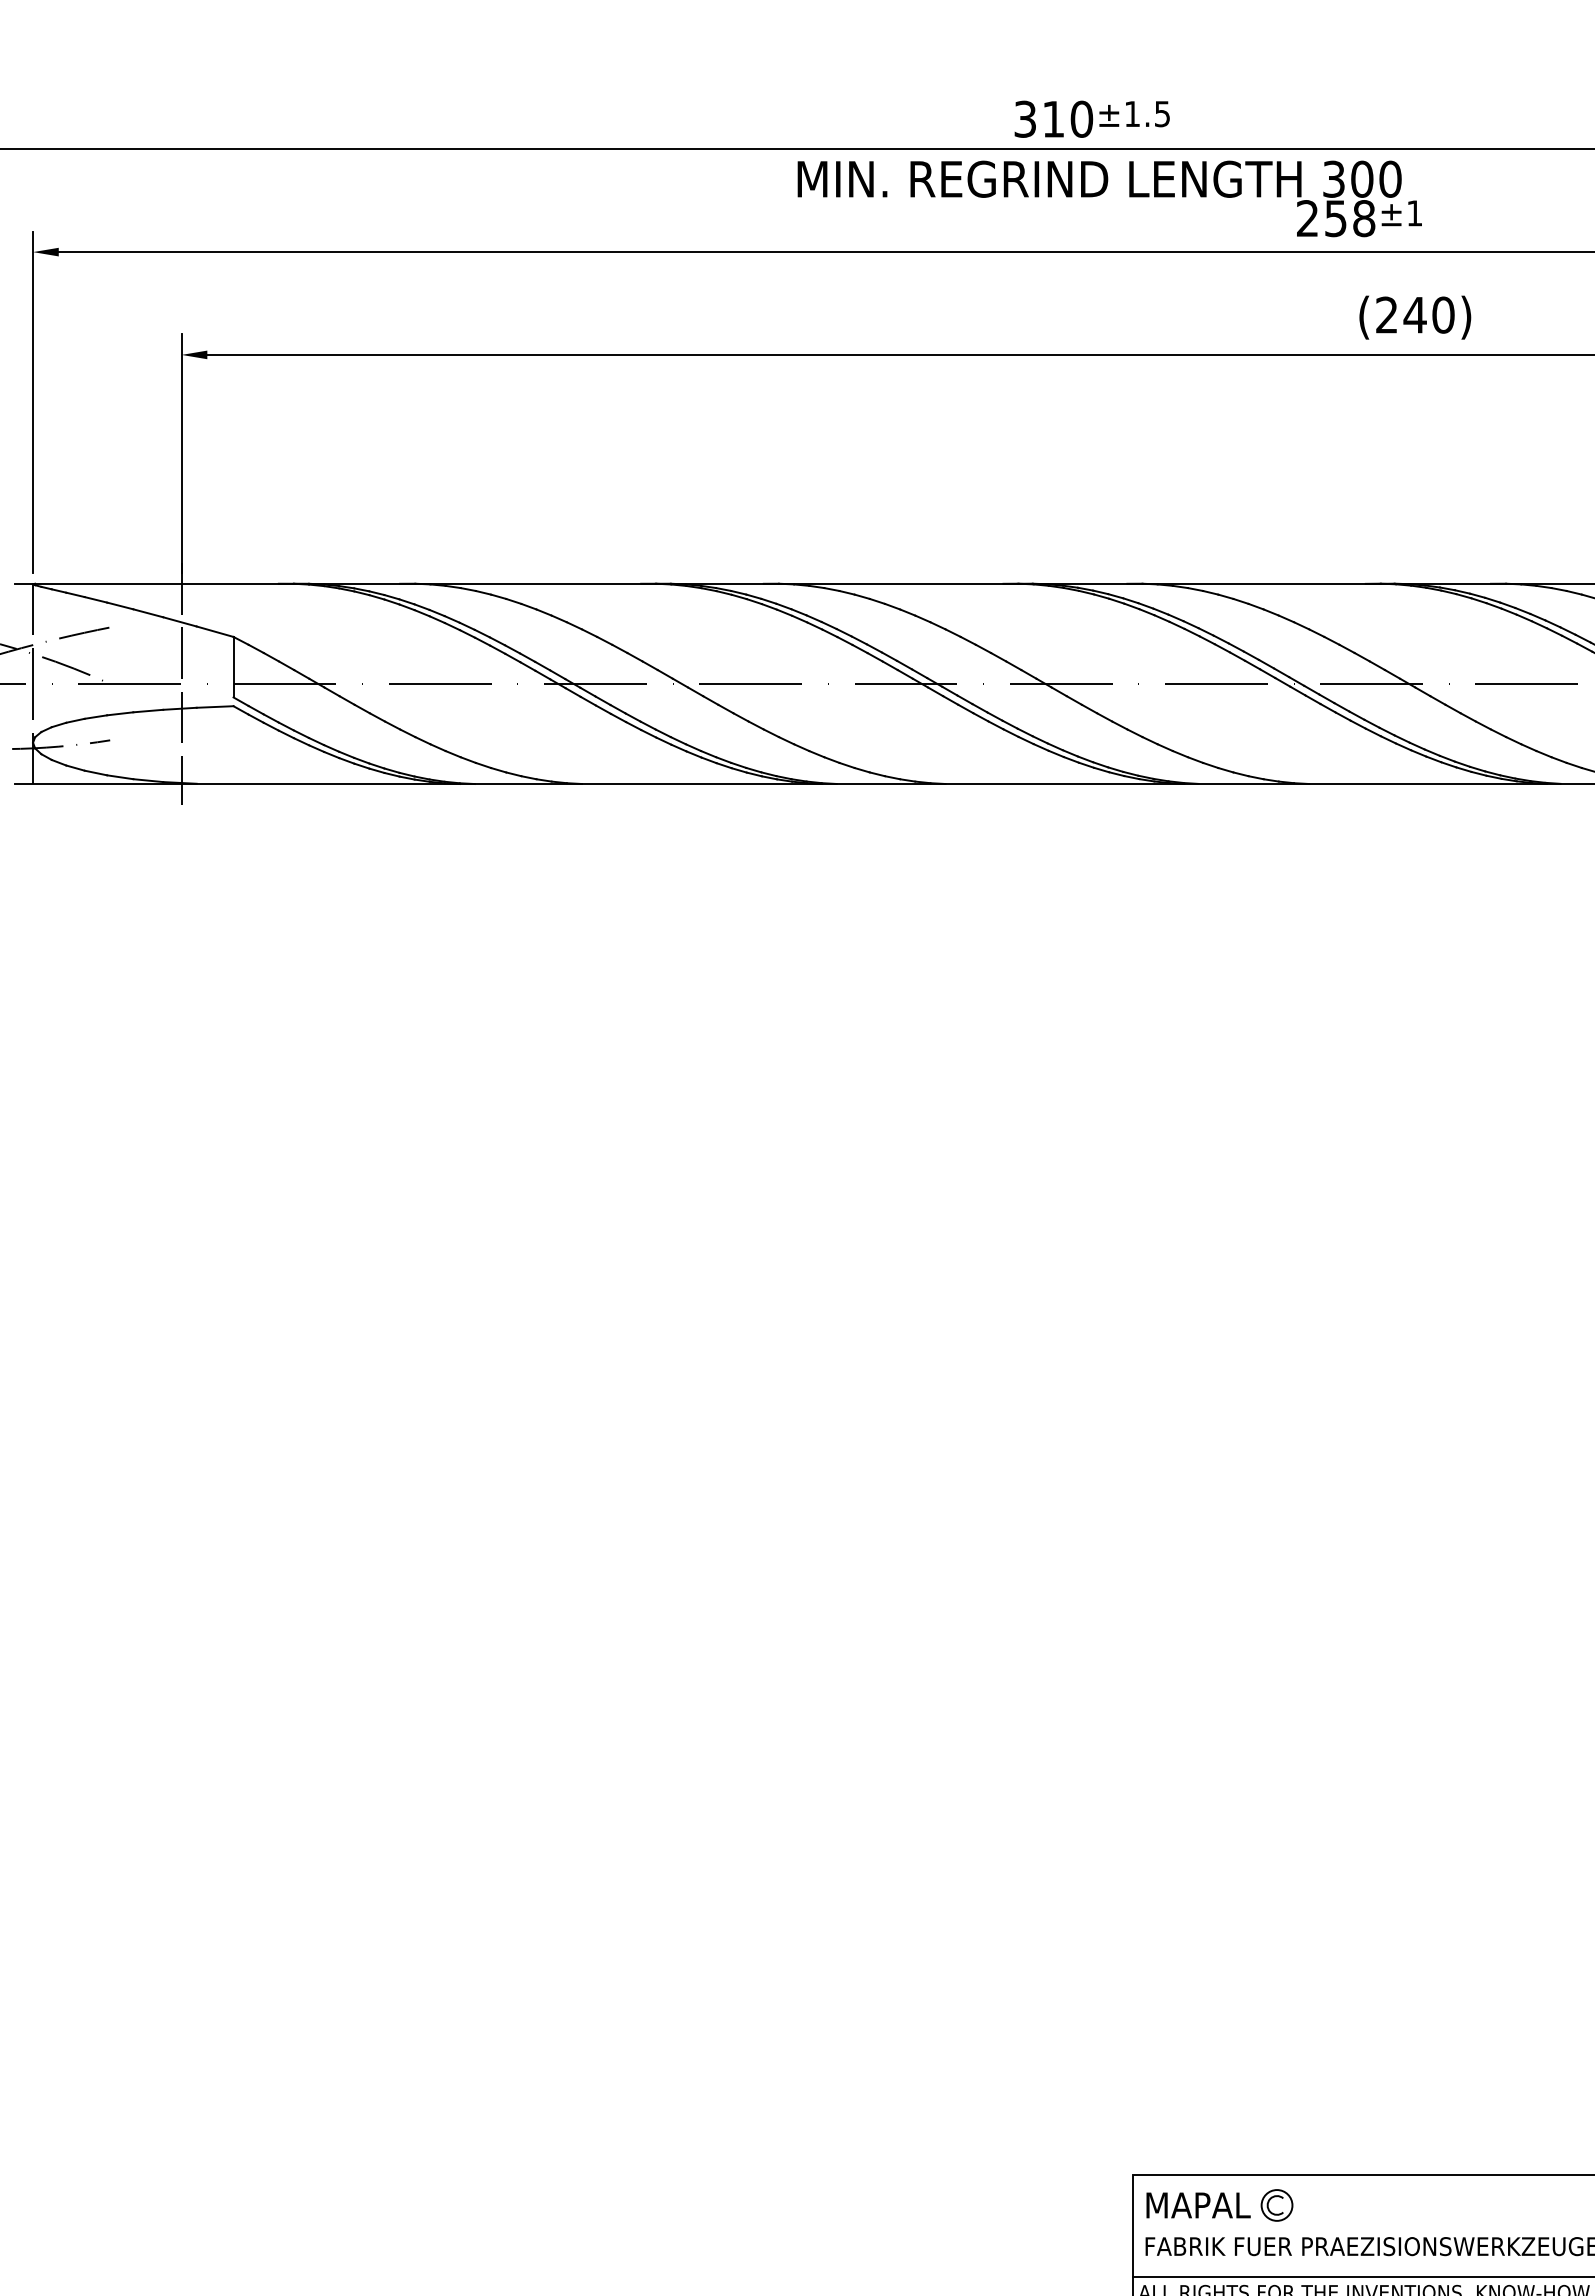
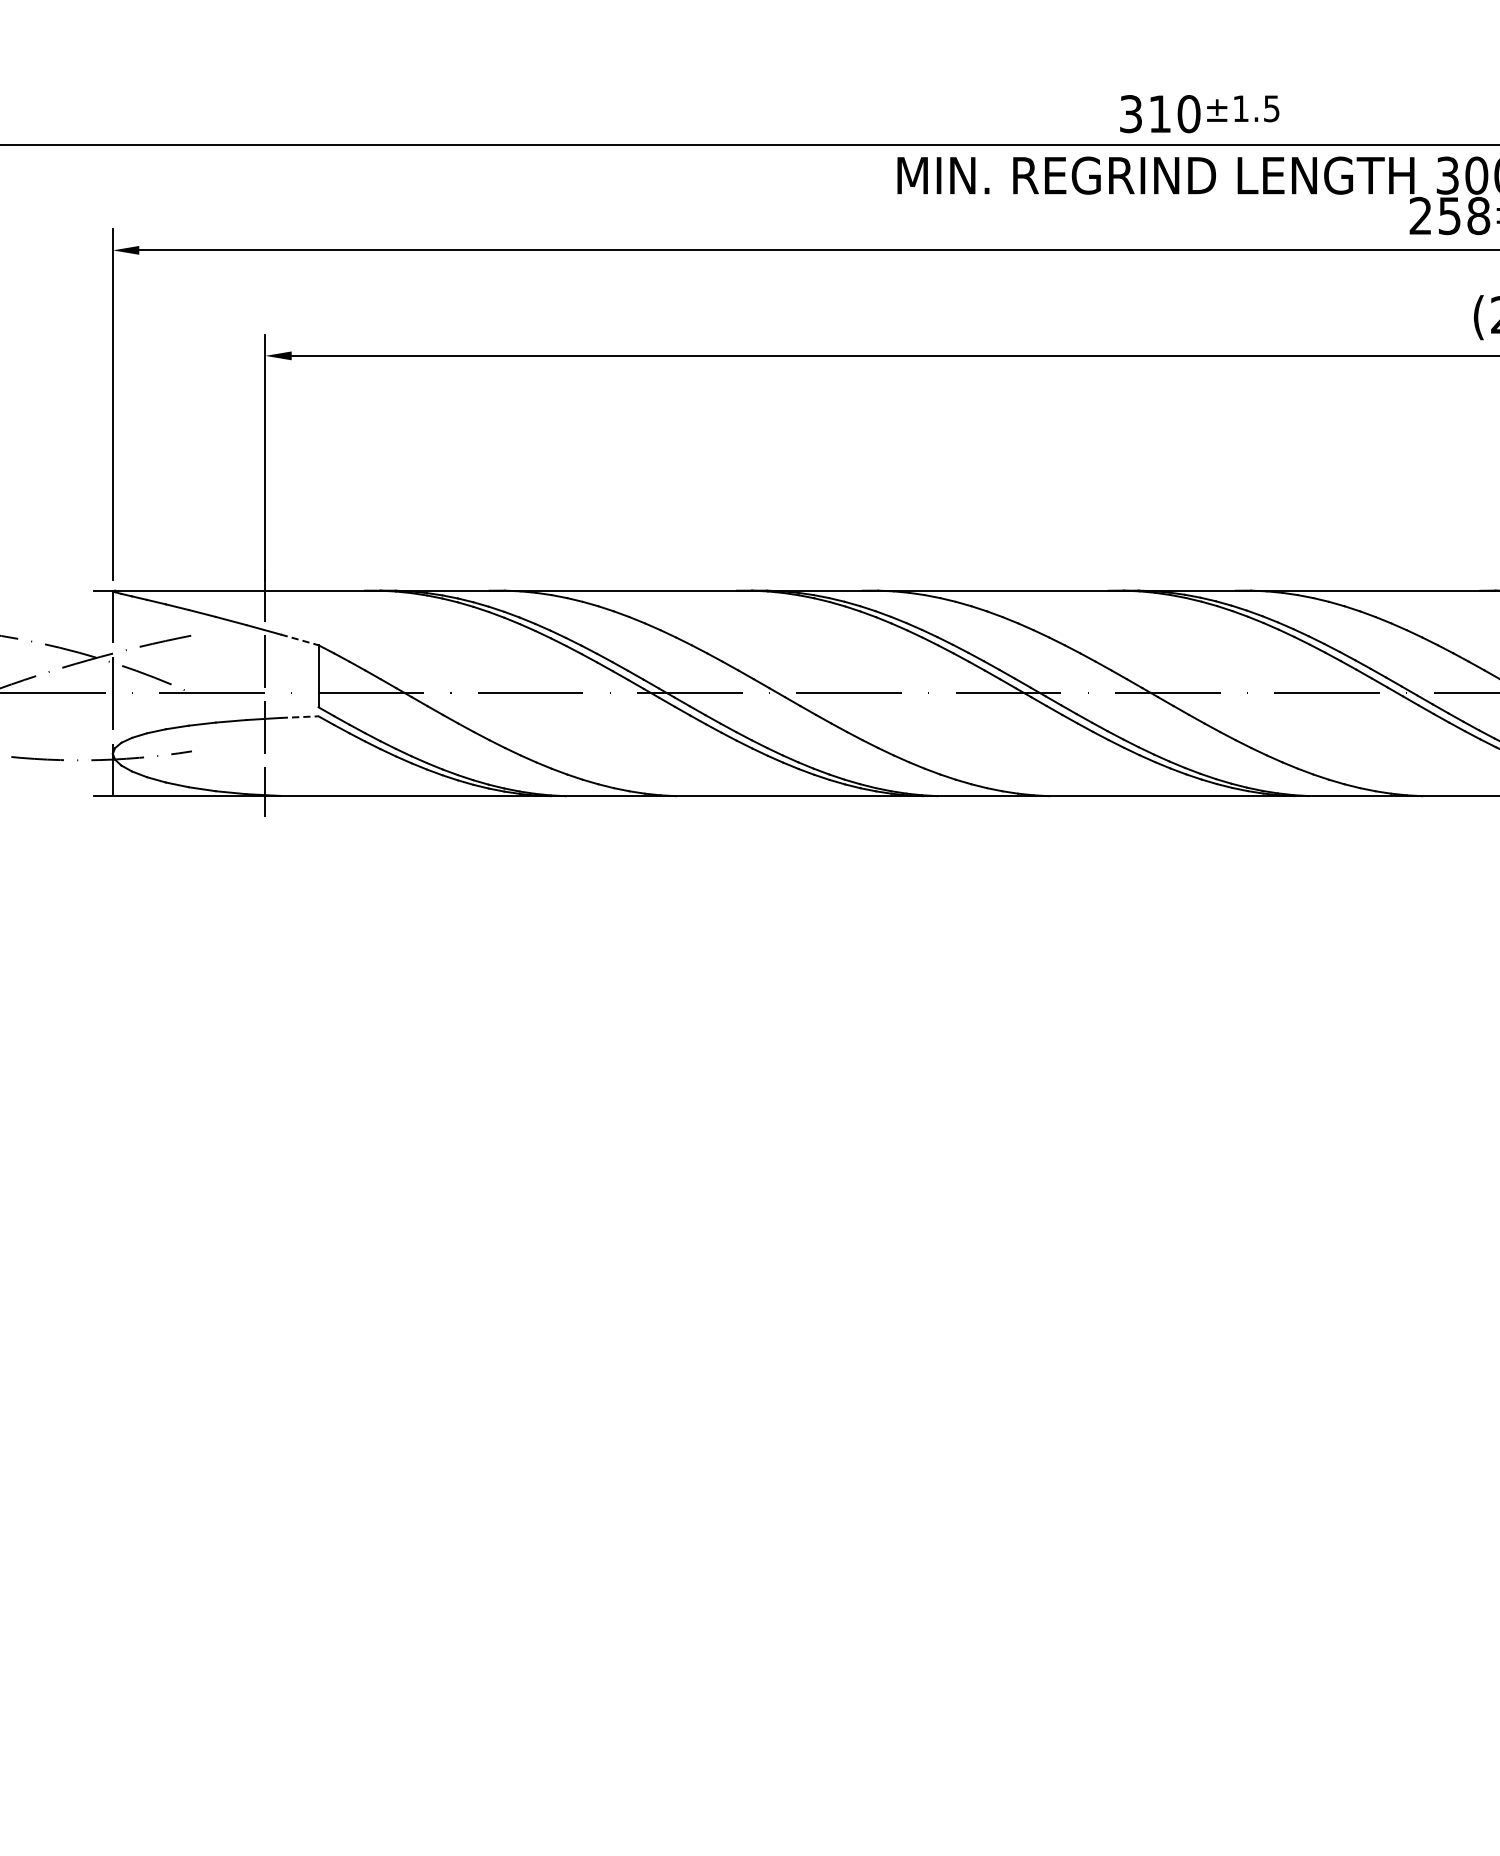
line: (215, 631) -> (300, 639), solid -> dashed
line: (215, 706) -> (300, 716), solid -> dashed

